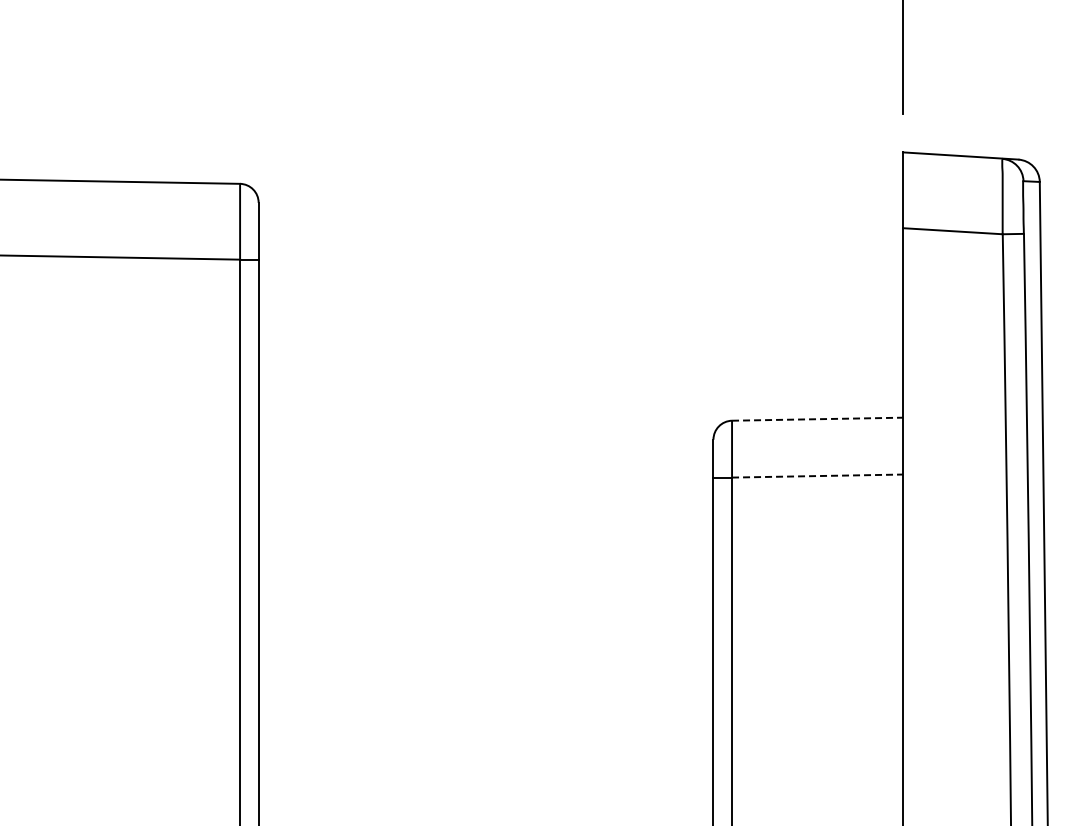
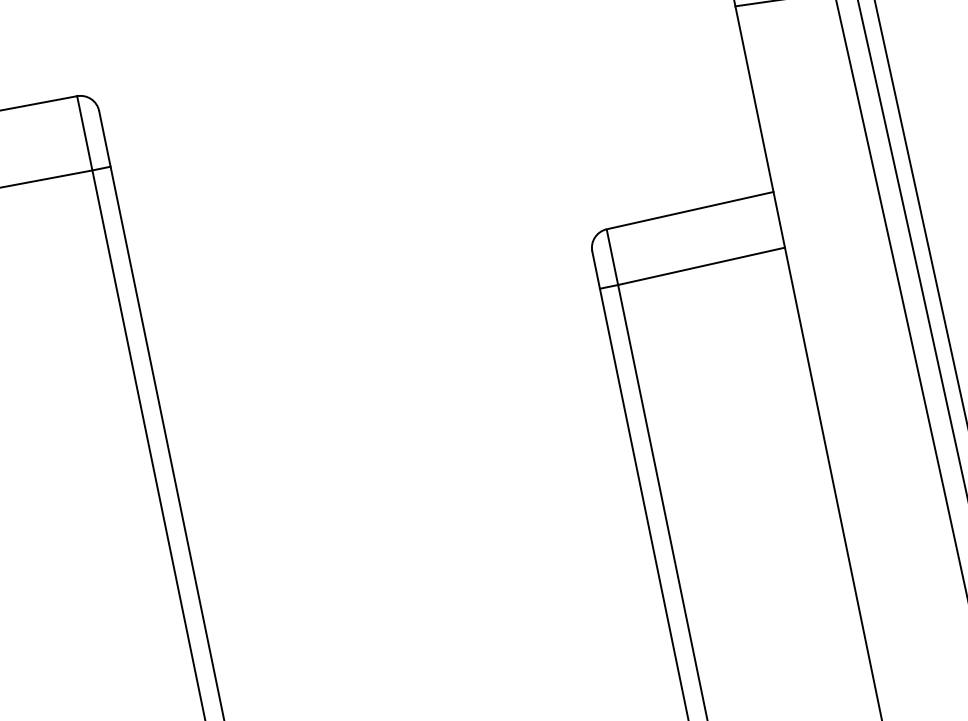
line: (818, 419) -> (691, 210), dashed -> solid
line: (818, 476) -> (702, 266), dashed -> solid

